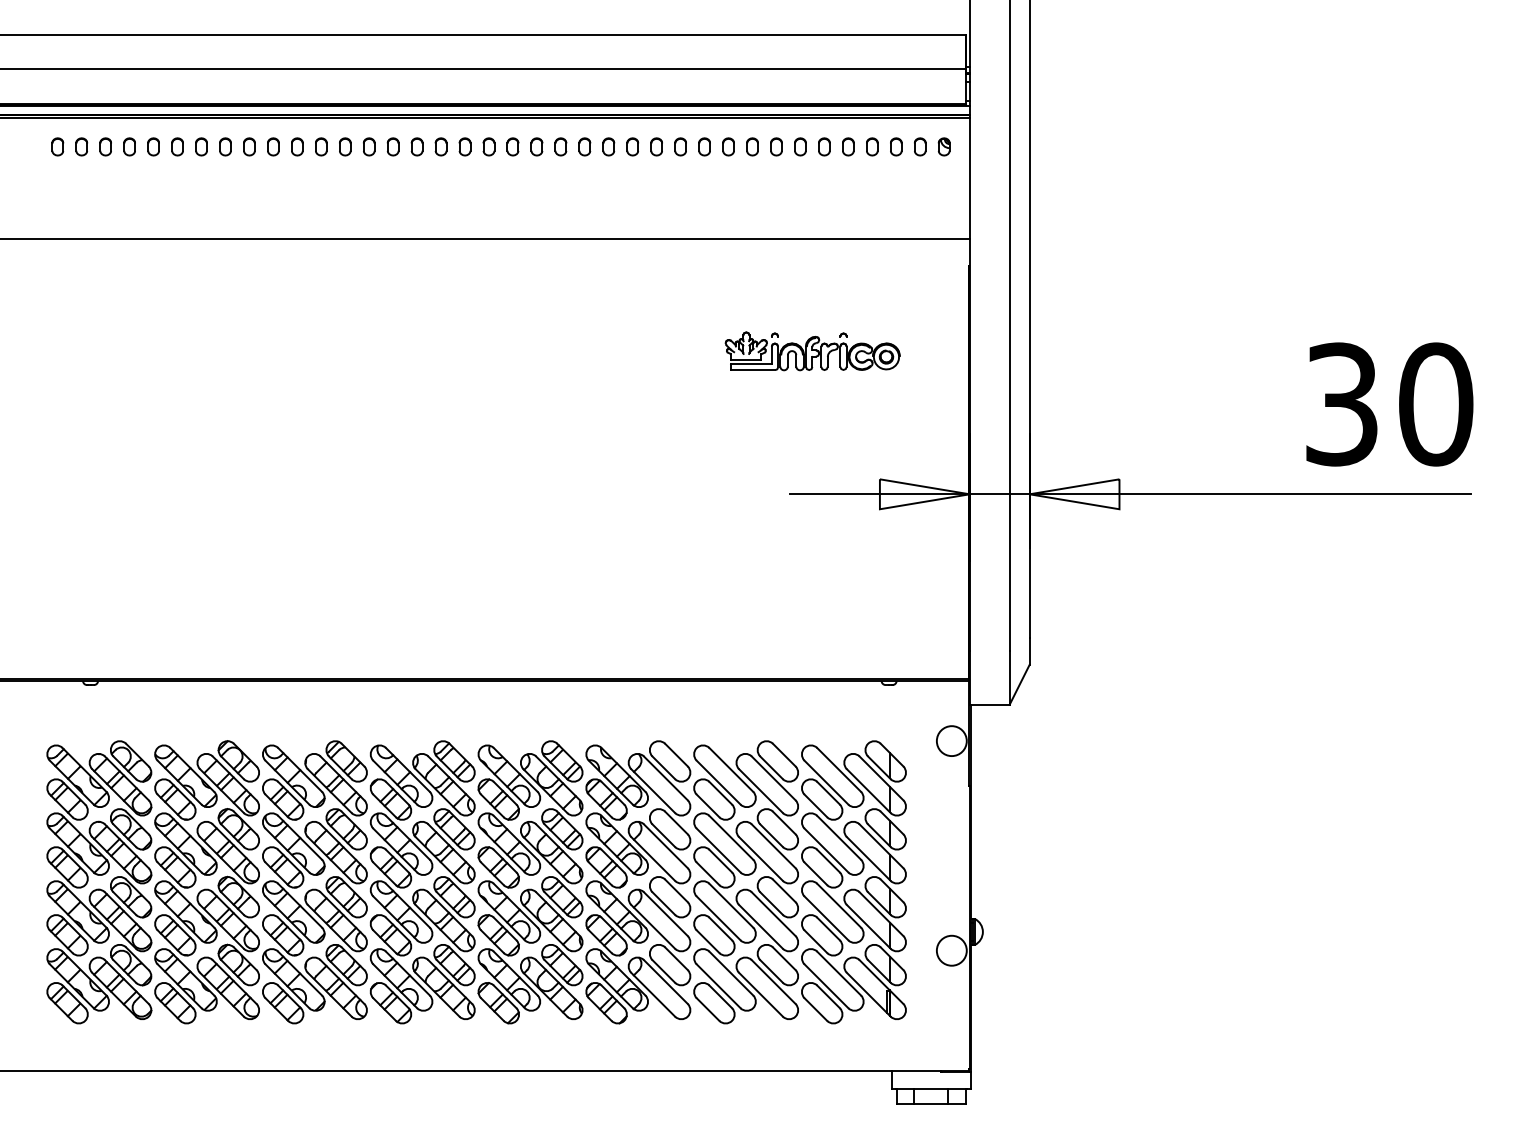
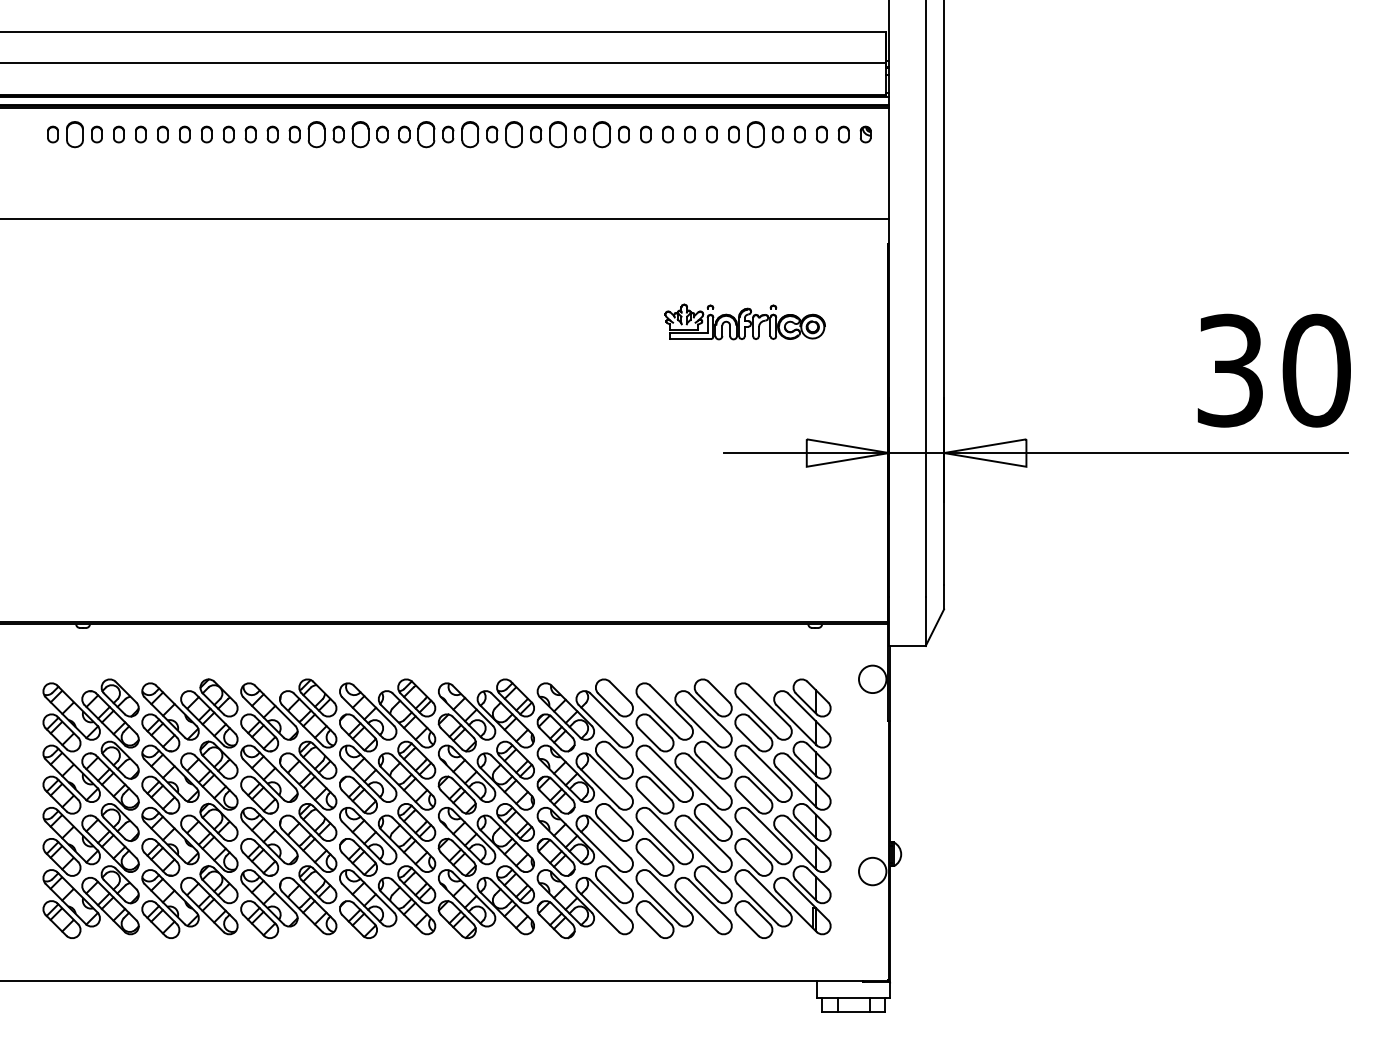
part: (81, 146) -> (74, 134), size x1.6
part: (345, 146) -> (316, 134), size x1.6
part: (393, 146) -> (360, 134), size x1.6
part: (465, 146) -> (426, 134), size x1.6
part: (513, 146) -> (470, 134), size x1.6
part: (561, 146) -> (514, 134), size x1.6
part: (609, 146) -> (558, 134), size x1.6
part: (656, 146) -> (601, 134), size x1.6
part: (823, 146) -> (755, 134), size x1.6

